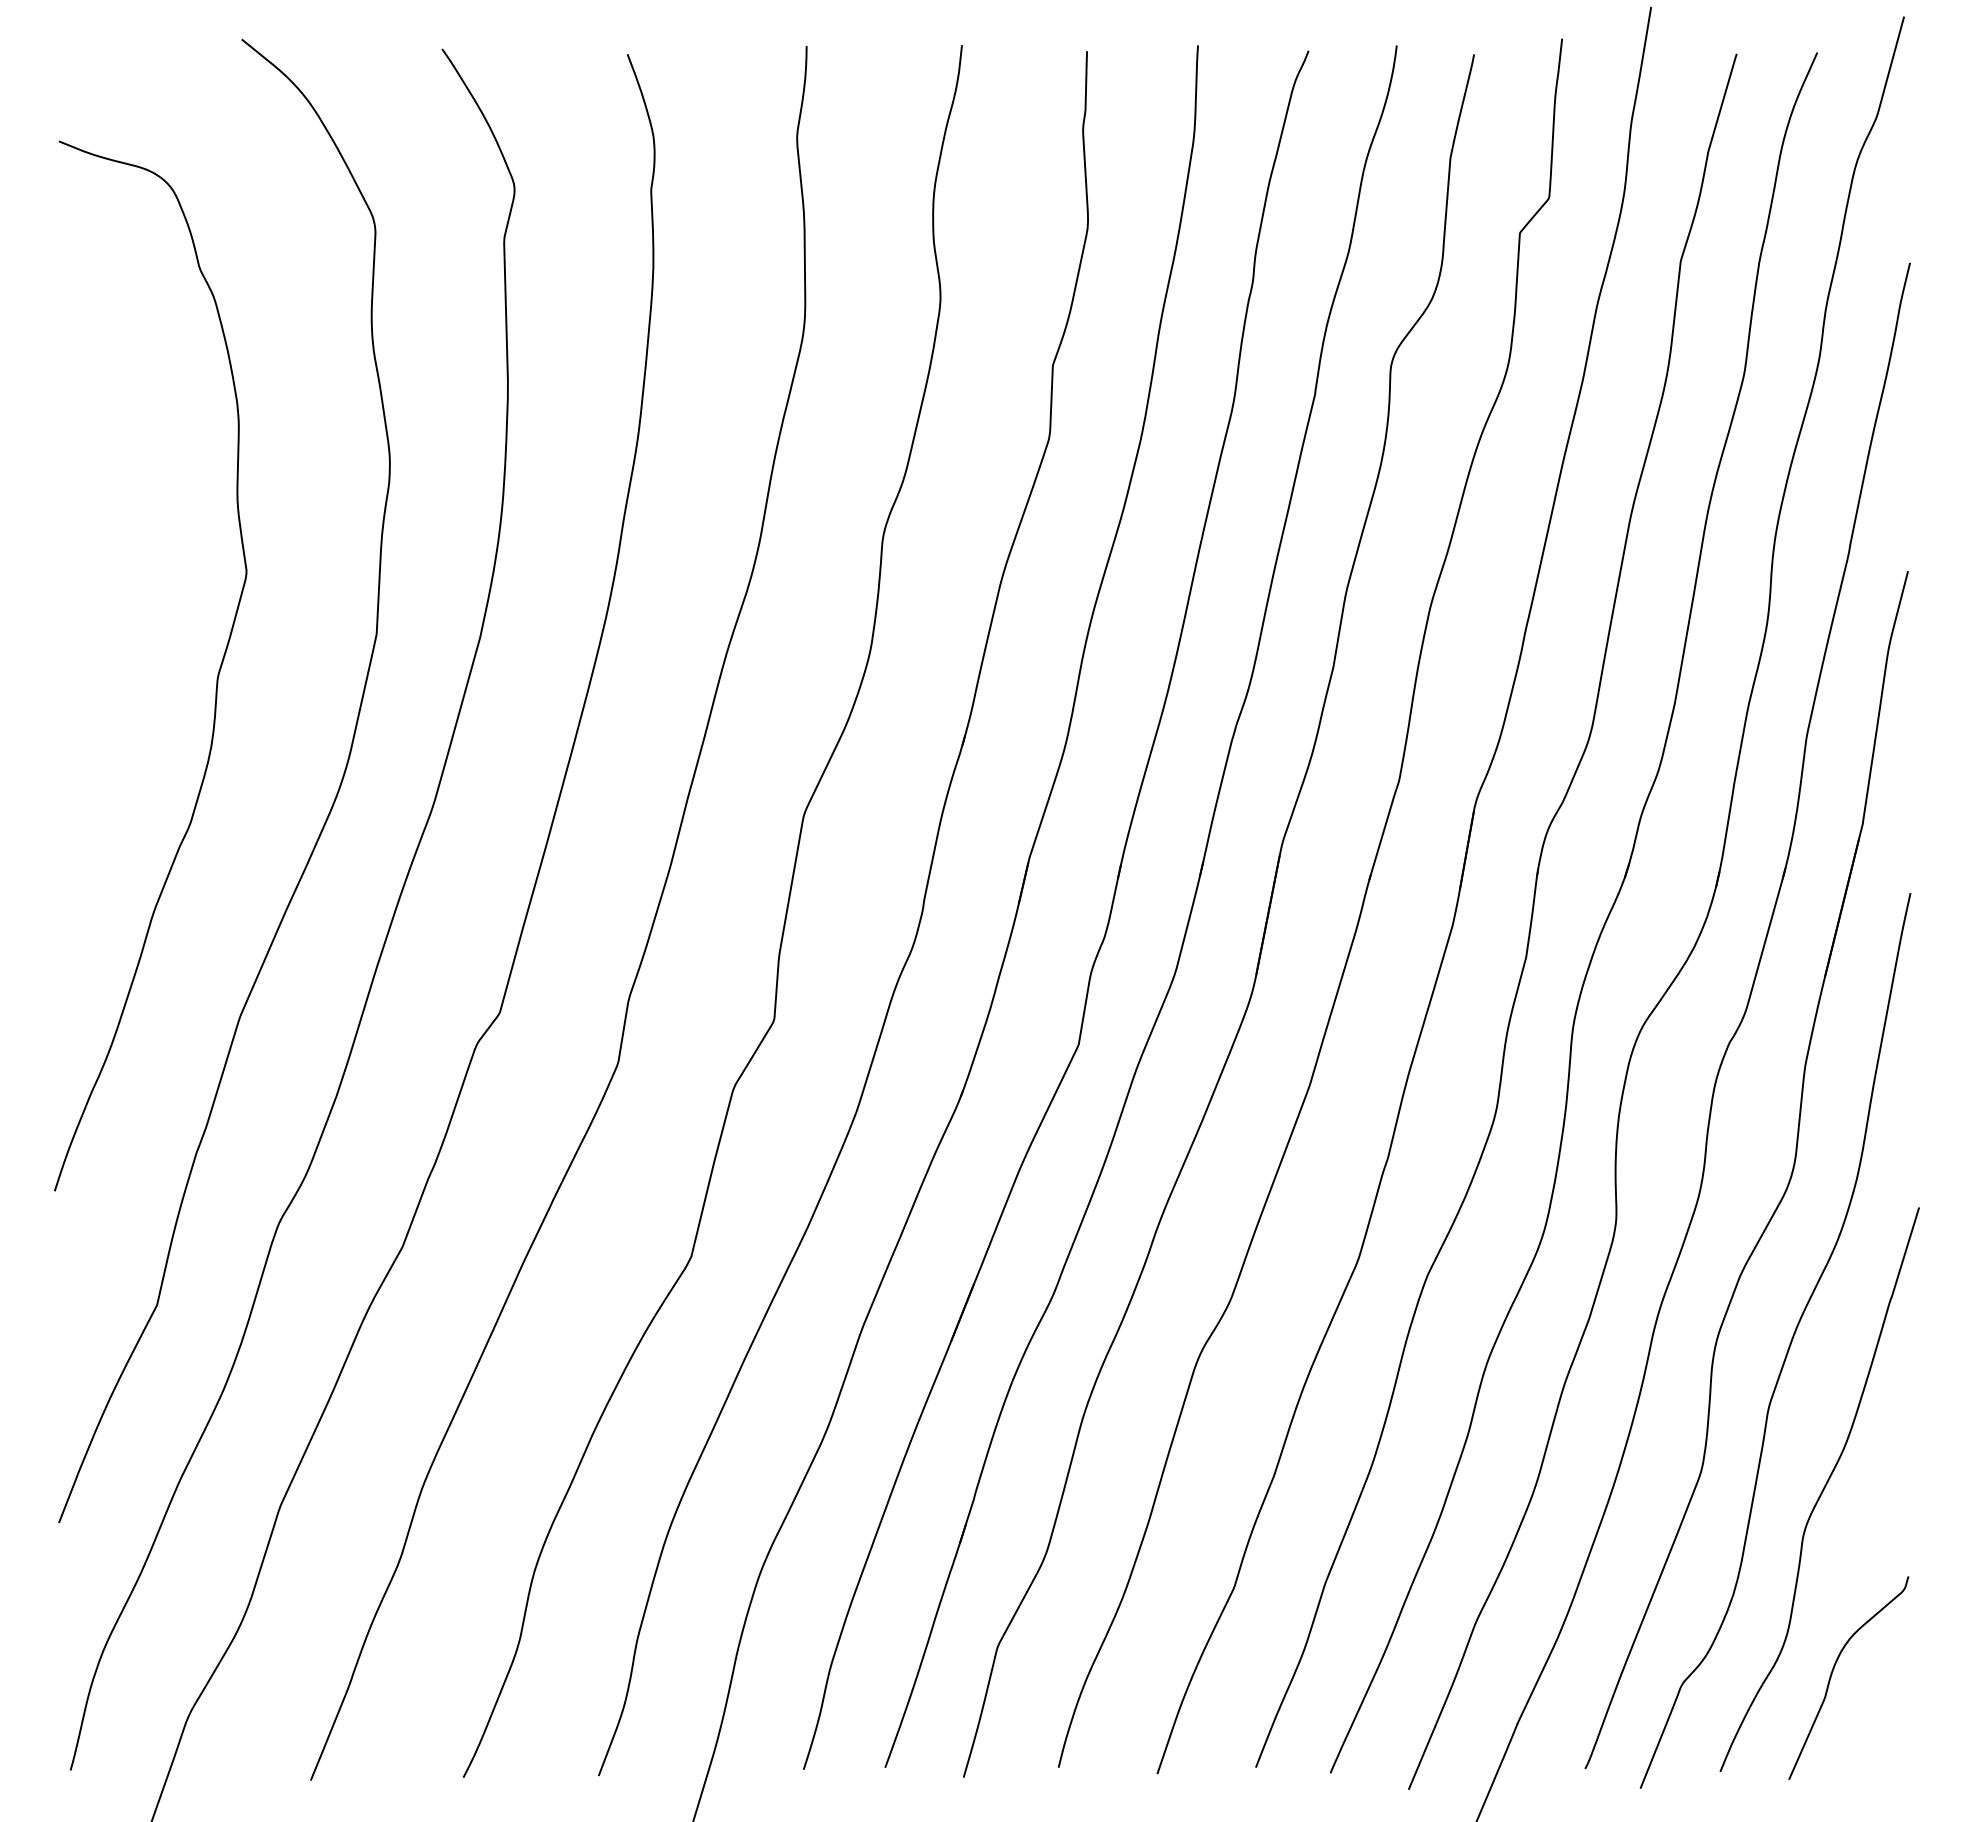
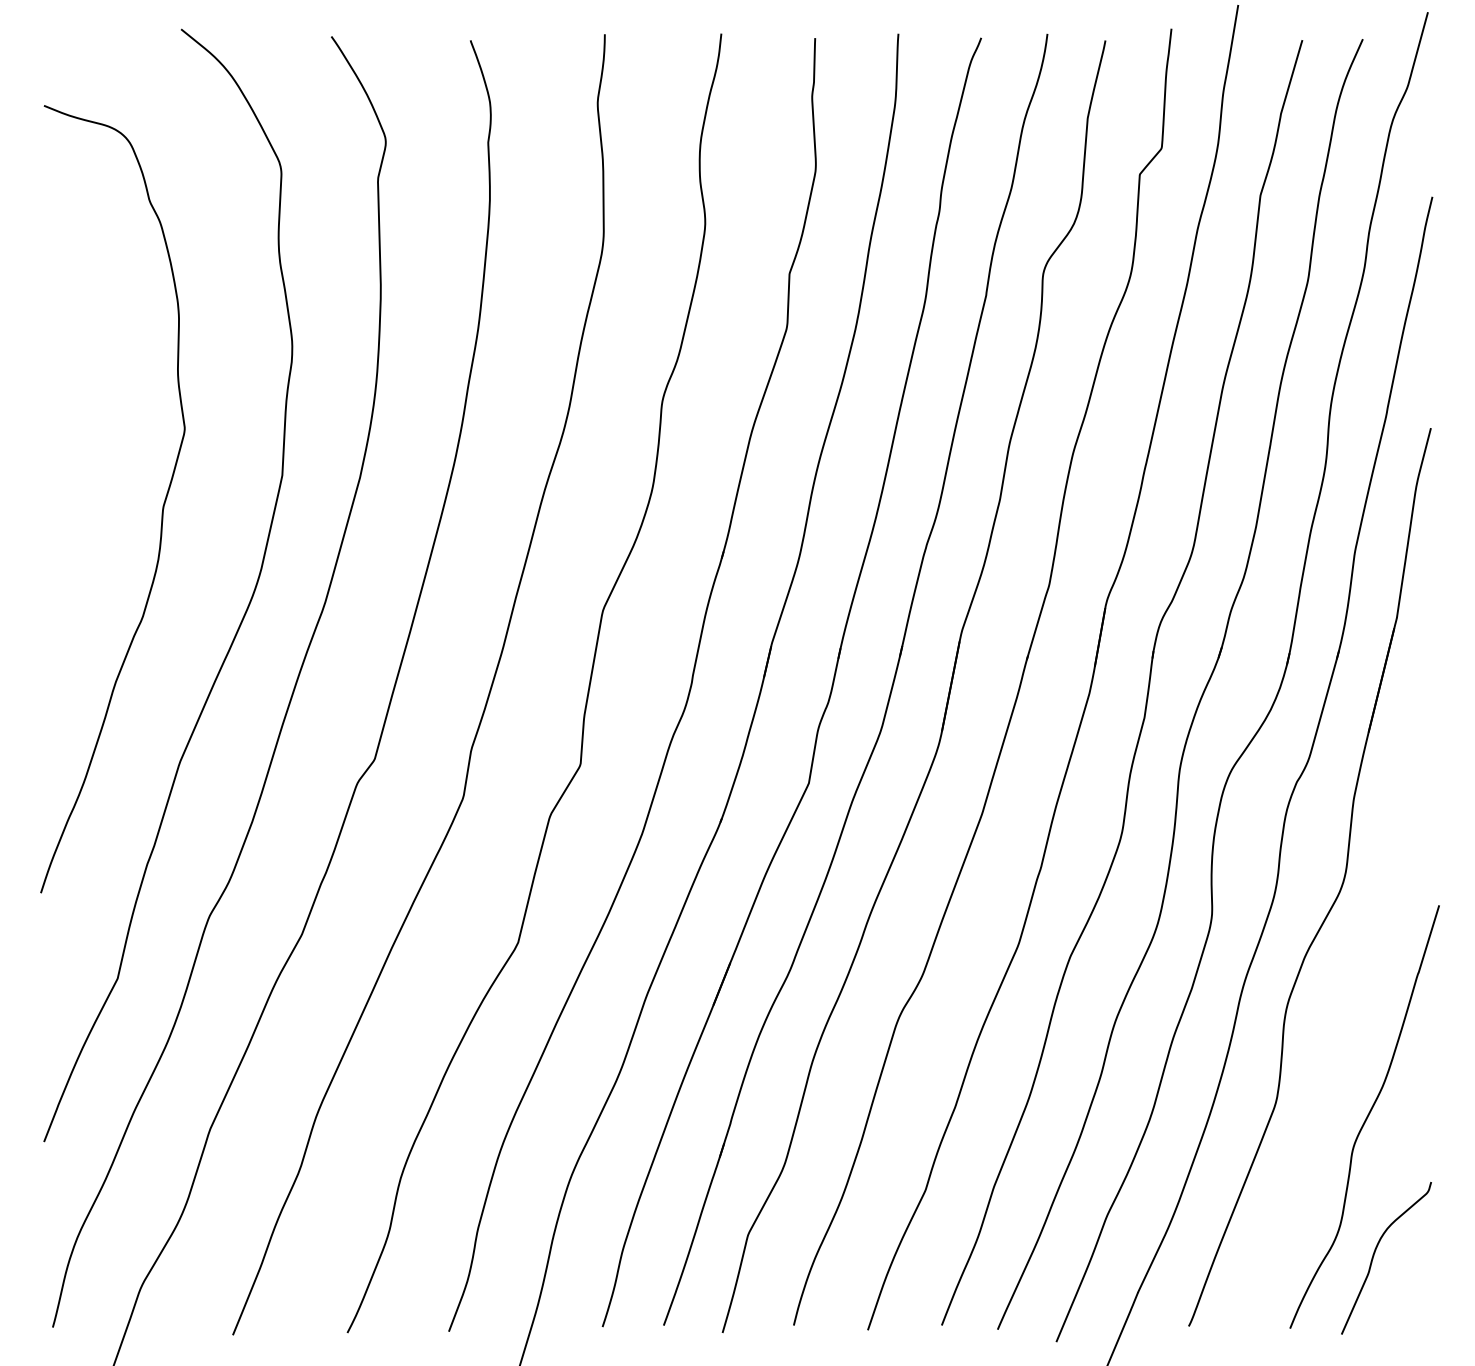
curve: (1789, 1343) -> (1342, 1007), removed

